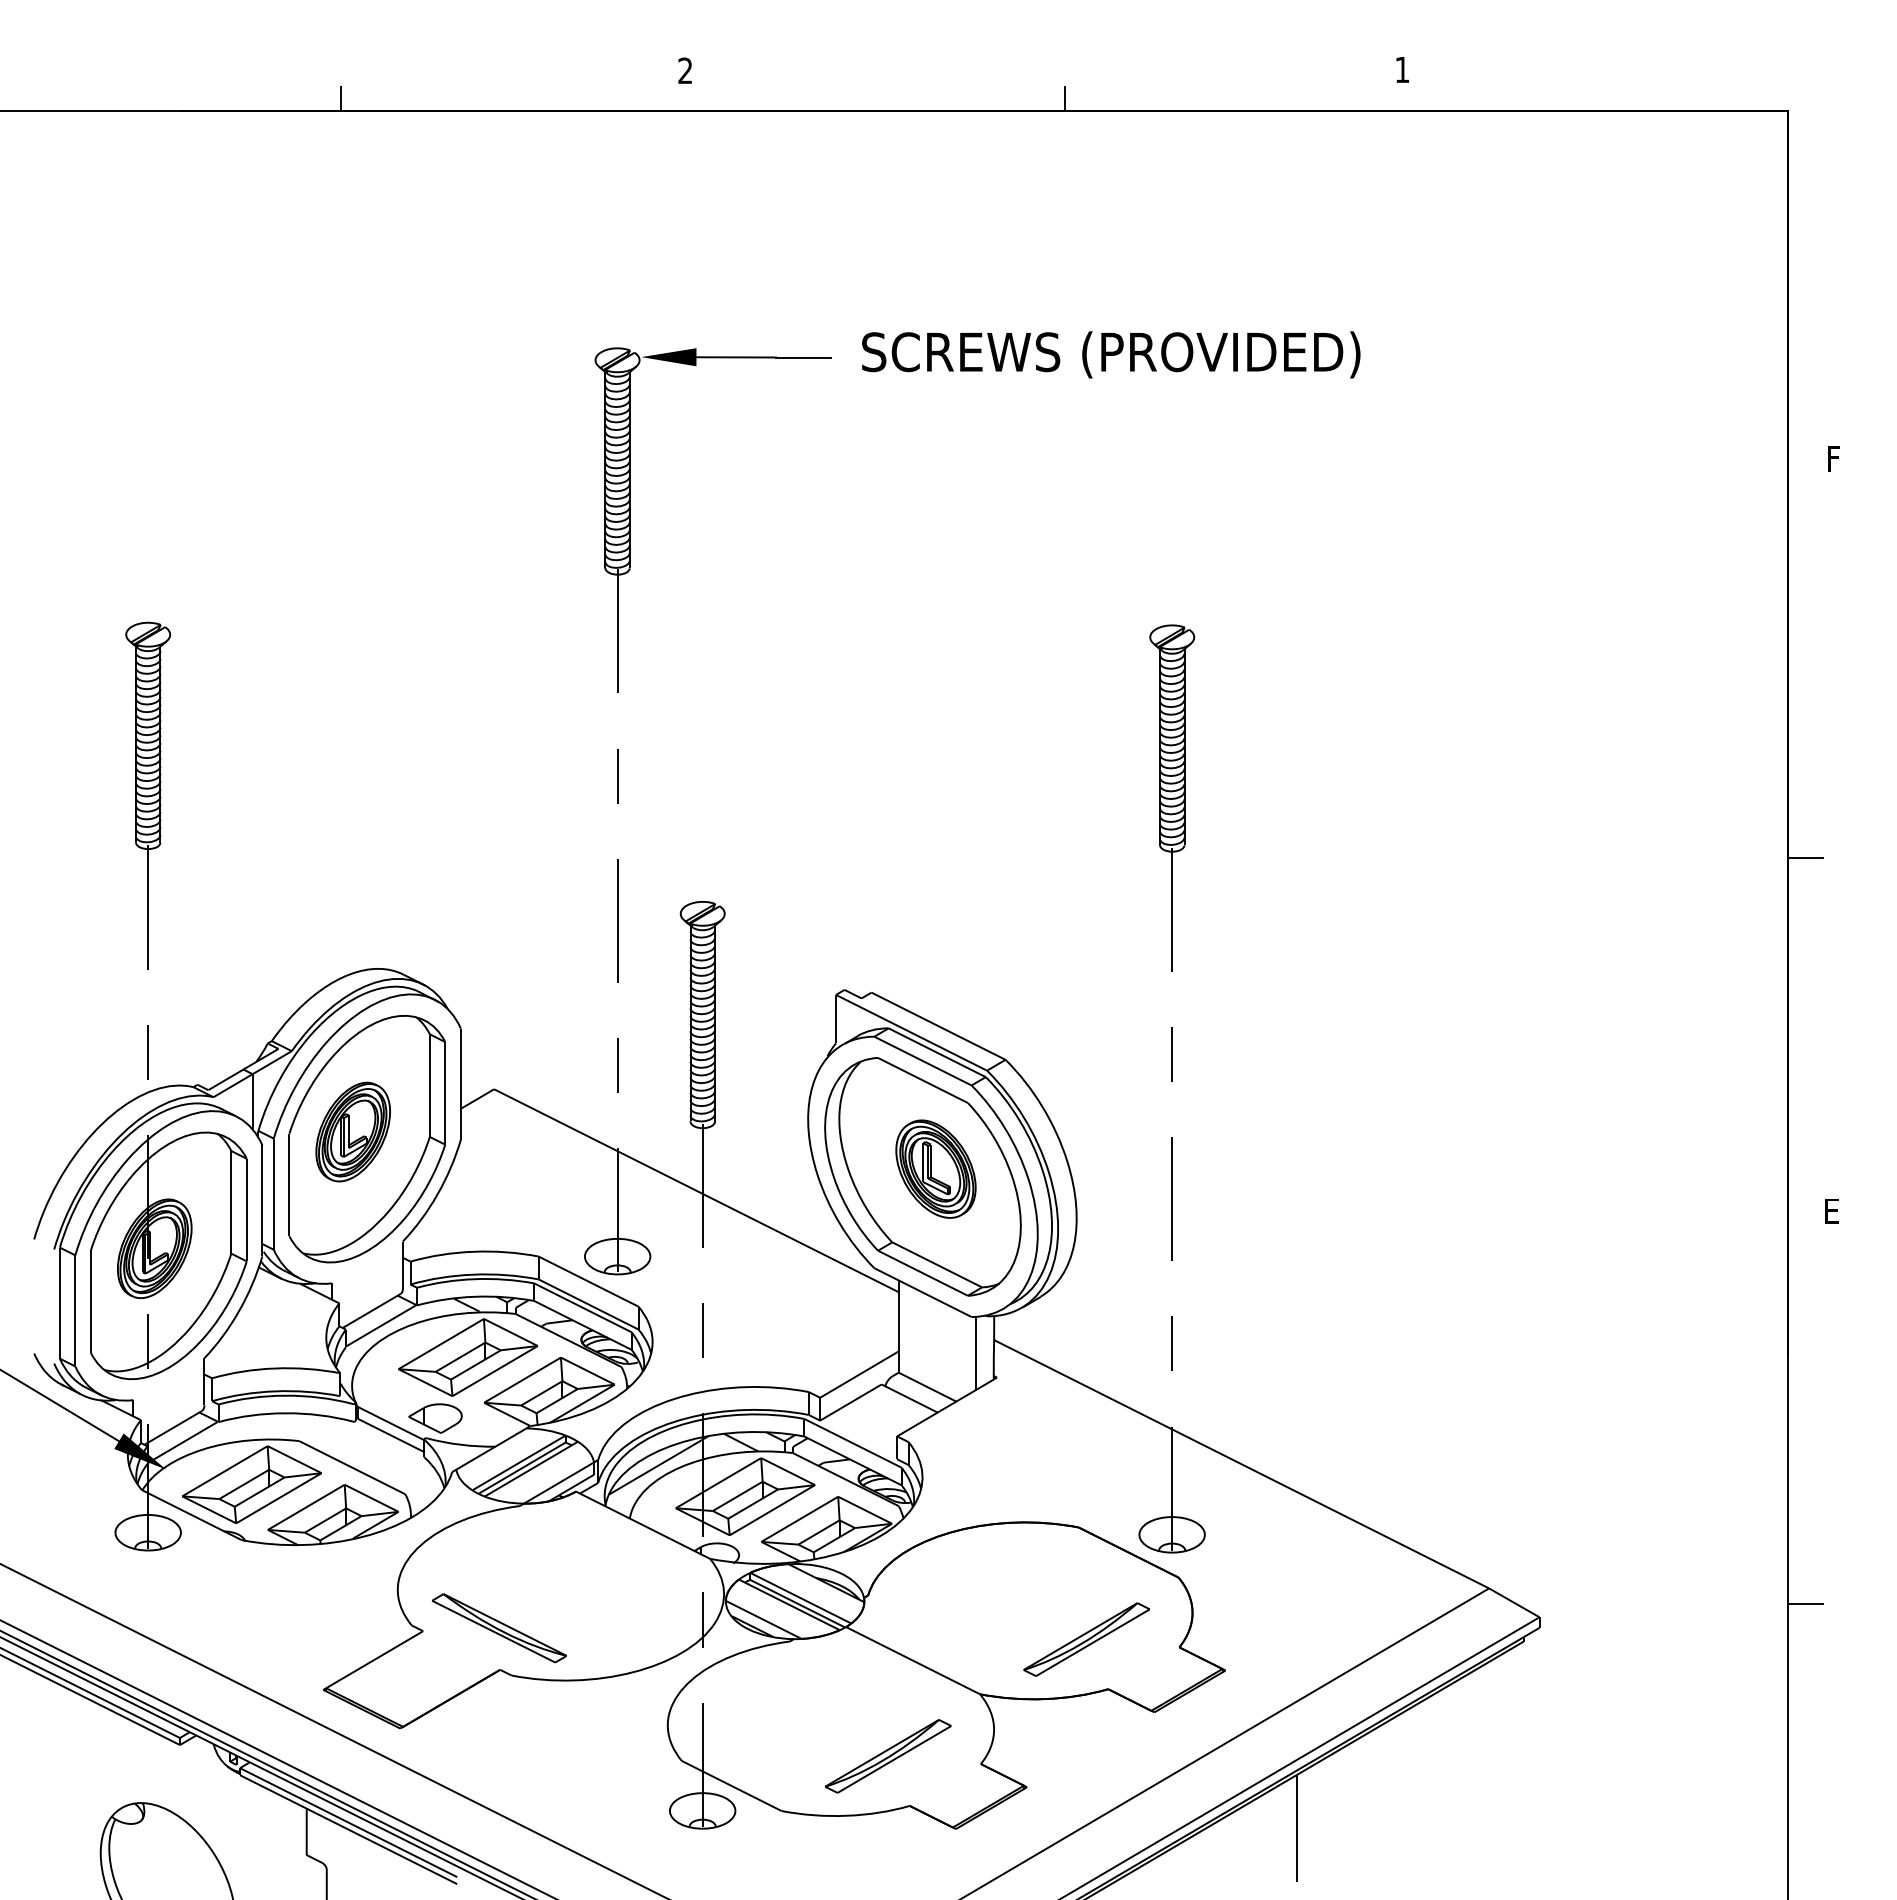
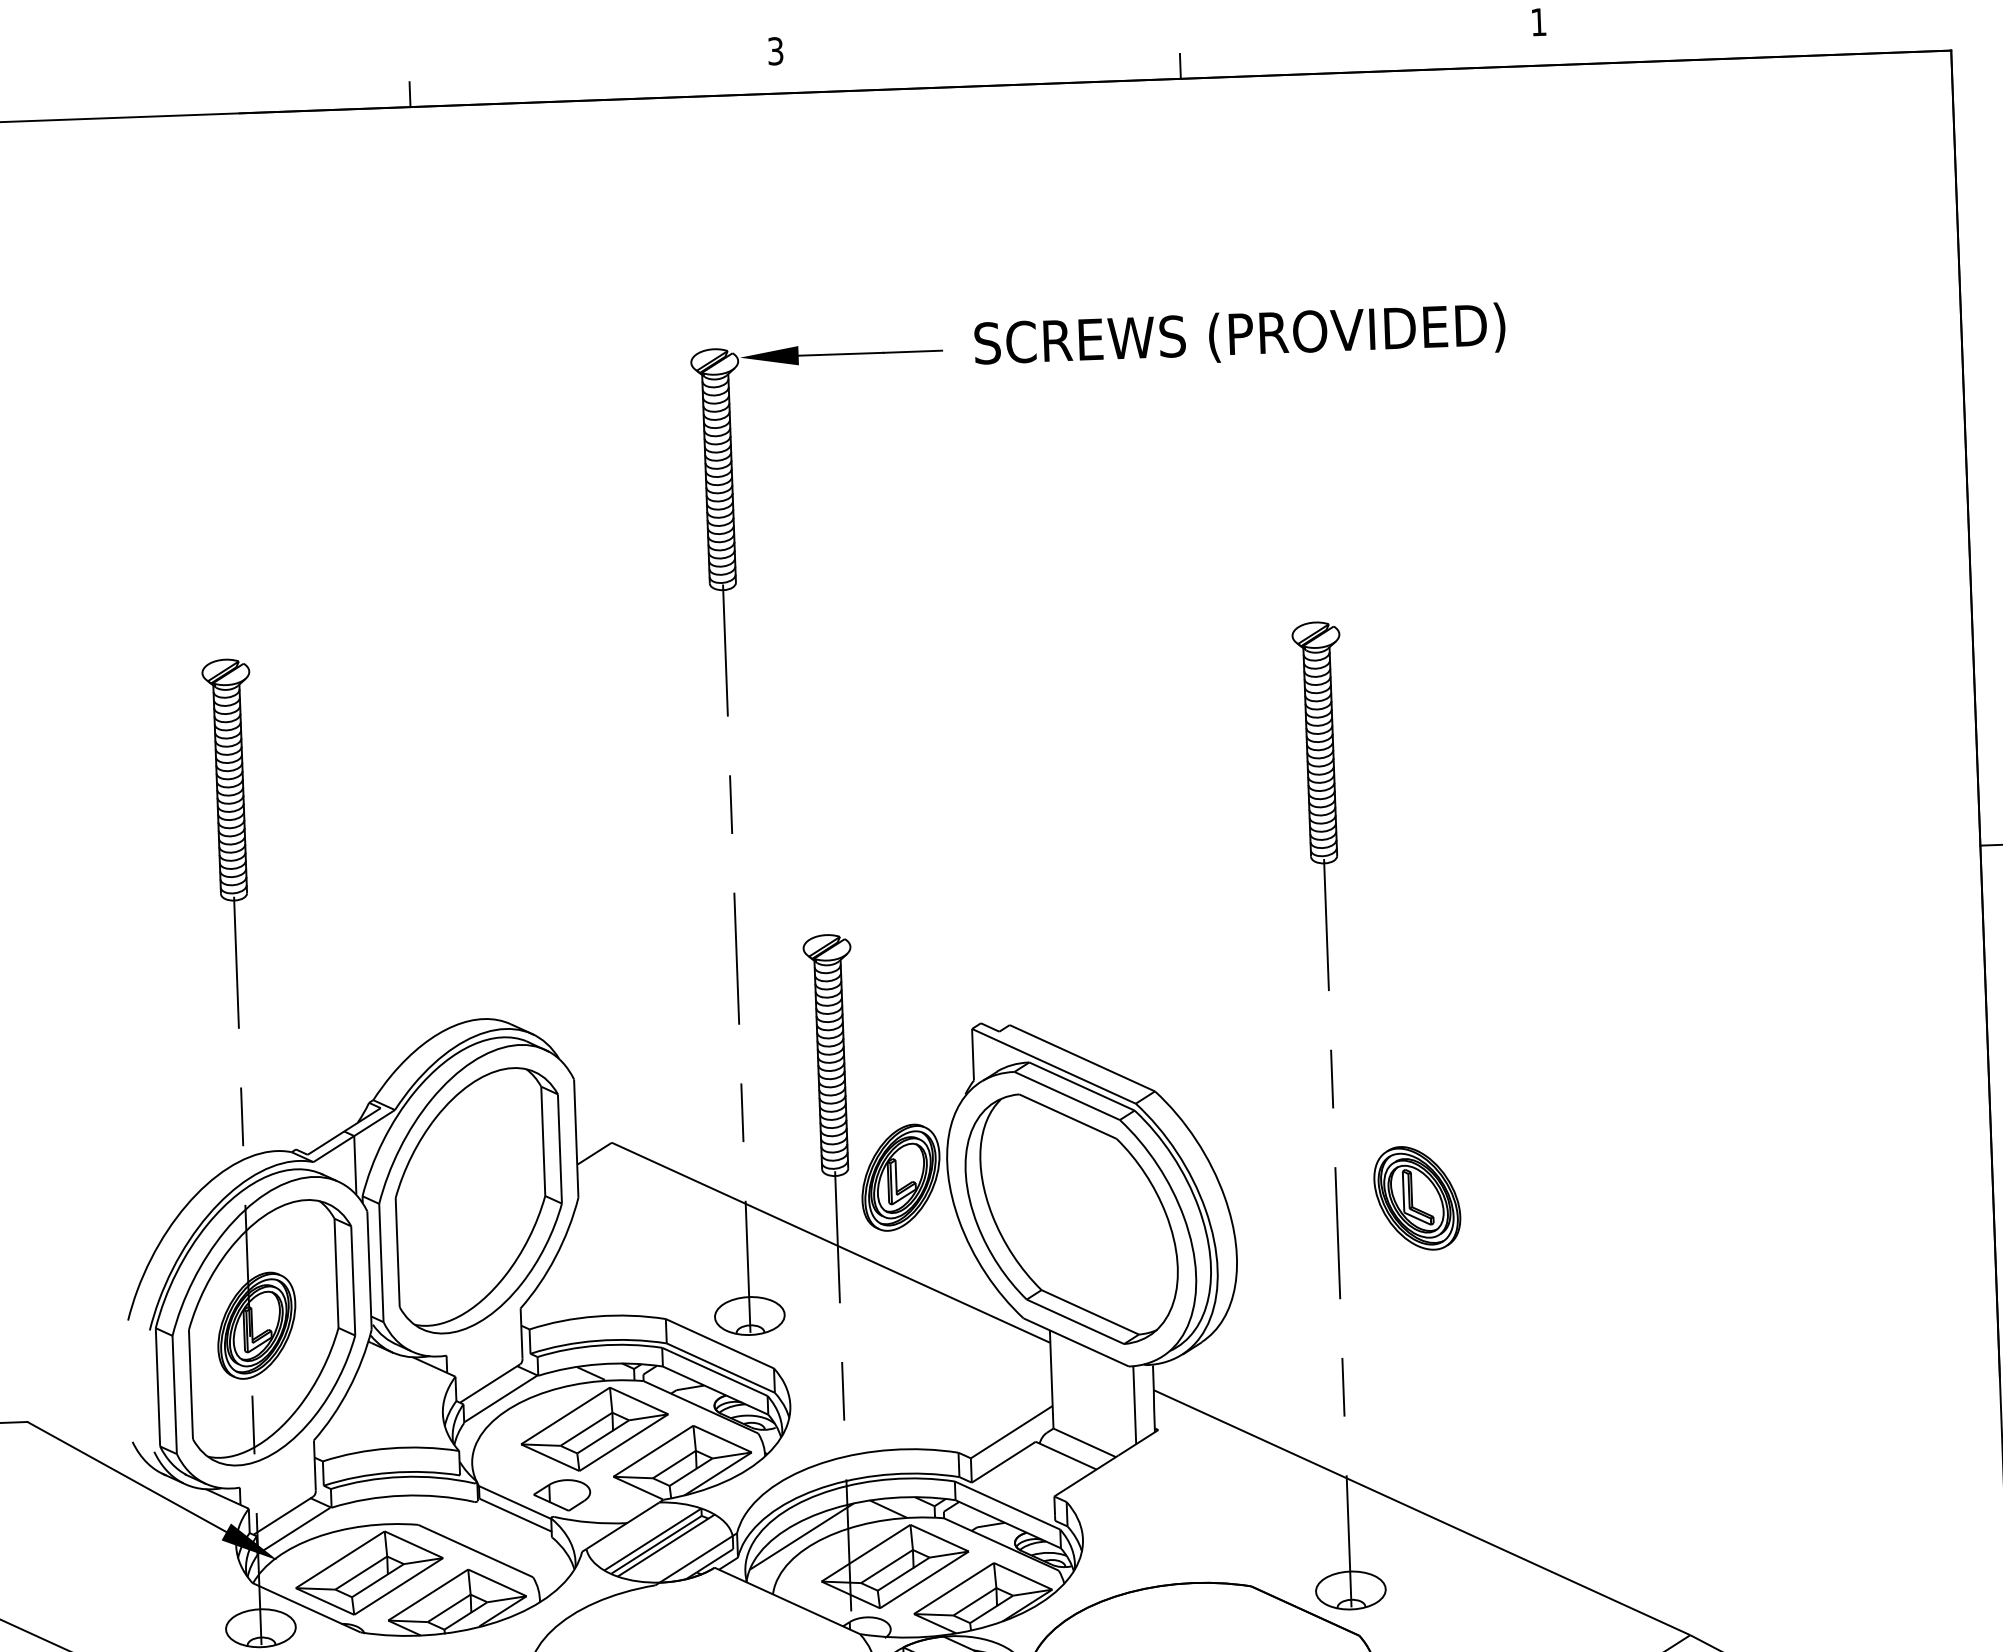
text: (685, 70) -> (775, 50), 2 -> 3
part: (352, 1131) -> (900, 1177), moved
part: (935, 1168) -> (1416, 1197), moved

